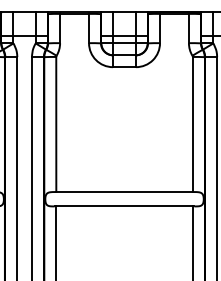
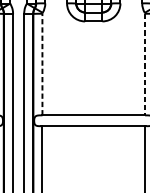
line: (56, 124) -> (42, 64), solid -> dashed
line: (192, 124) -> (144, 64), solid -> dashed

